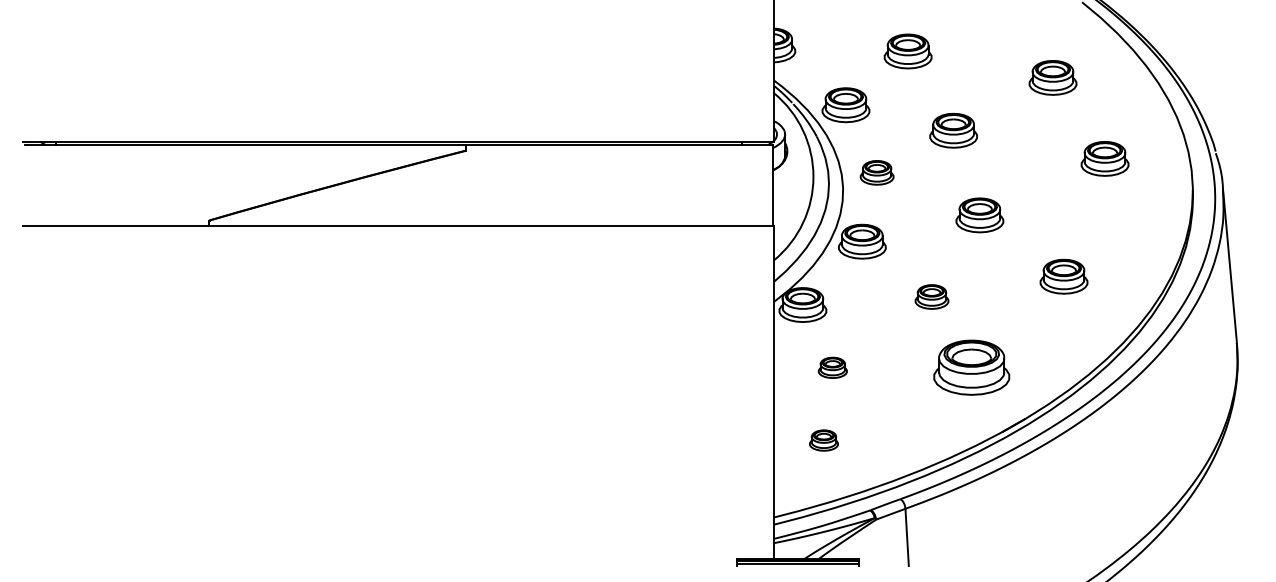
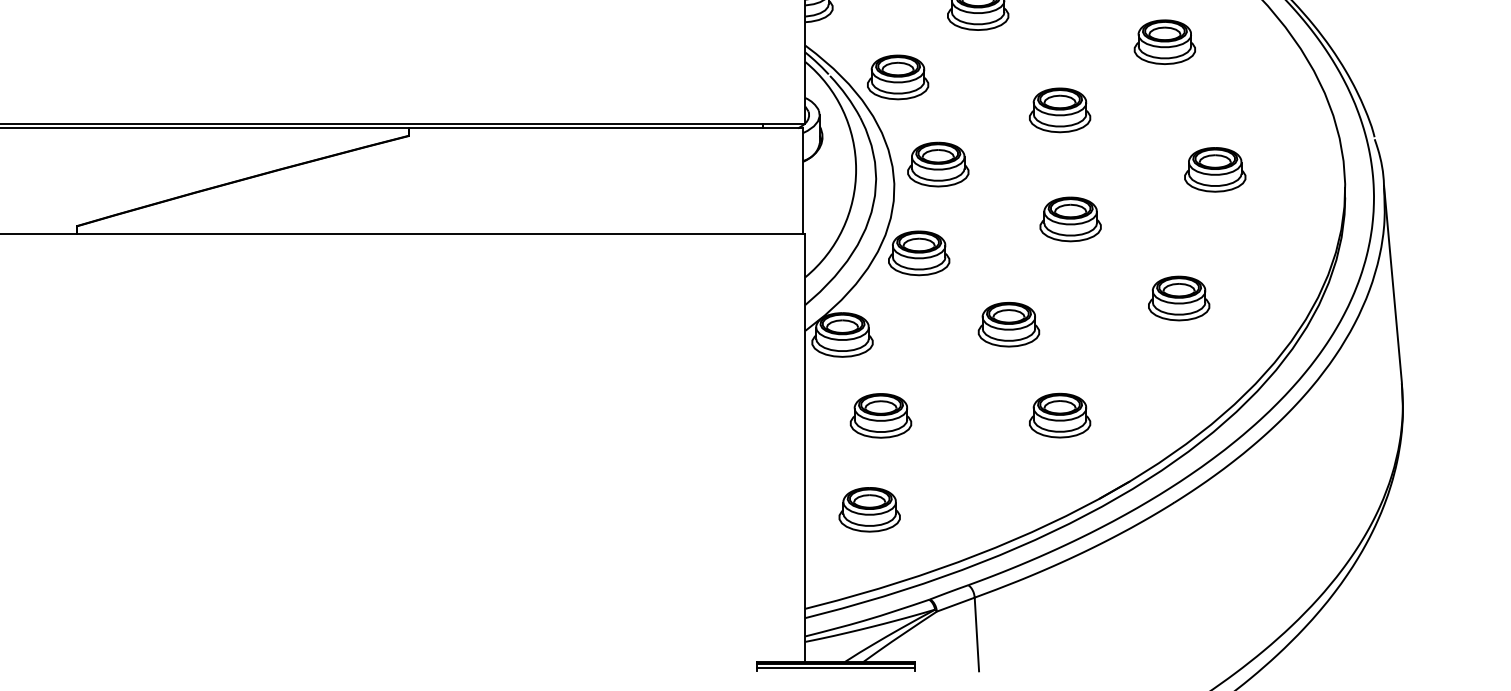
part: (953, 130) -> (1059, 109), moved
part: (1104, 158) -> (1214, 169), moved
part: (876, 172) -> (937, 164), size x1.43
part: (931, 296) -> (1008, 323), size x1.43
part: (832, 367) -> (880, 415), size x1.67
part: (971, 367) -> (1059, 415), size x0.62
part: (823, 440) -> (869, 509), size x1.67

